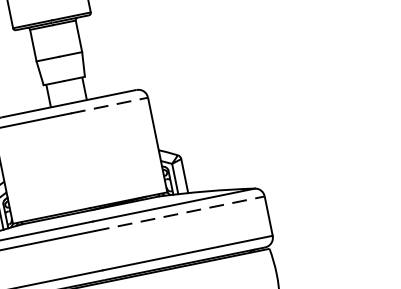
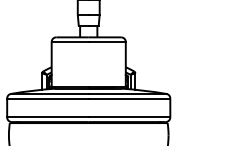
line: (110, 106) -> (107, 42), dashed -> solid
line: (179, 213) -> (129, 98), dashed -> solid

